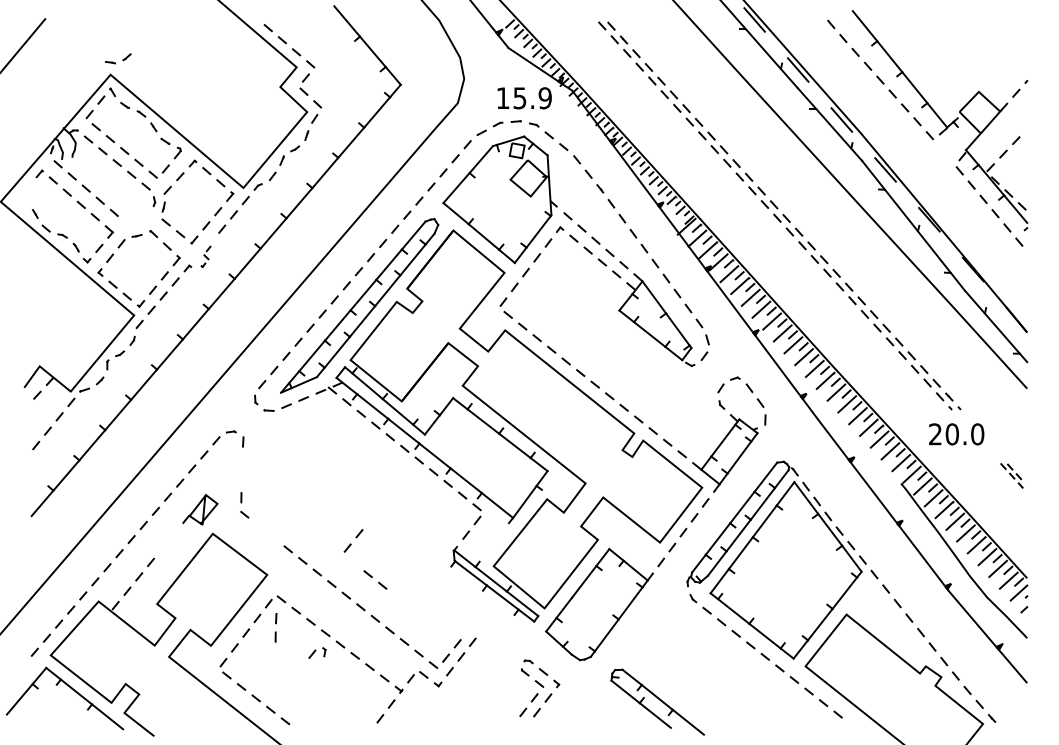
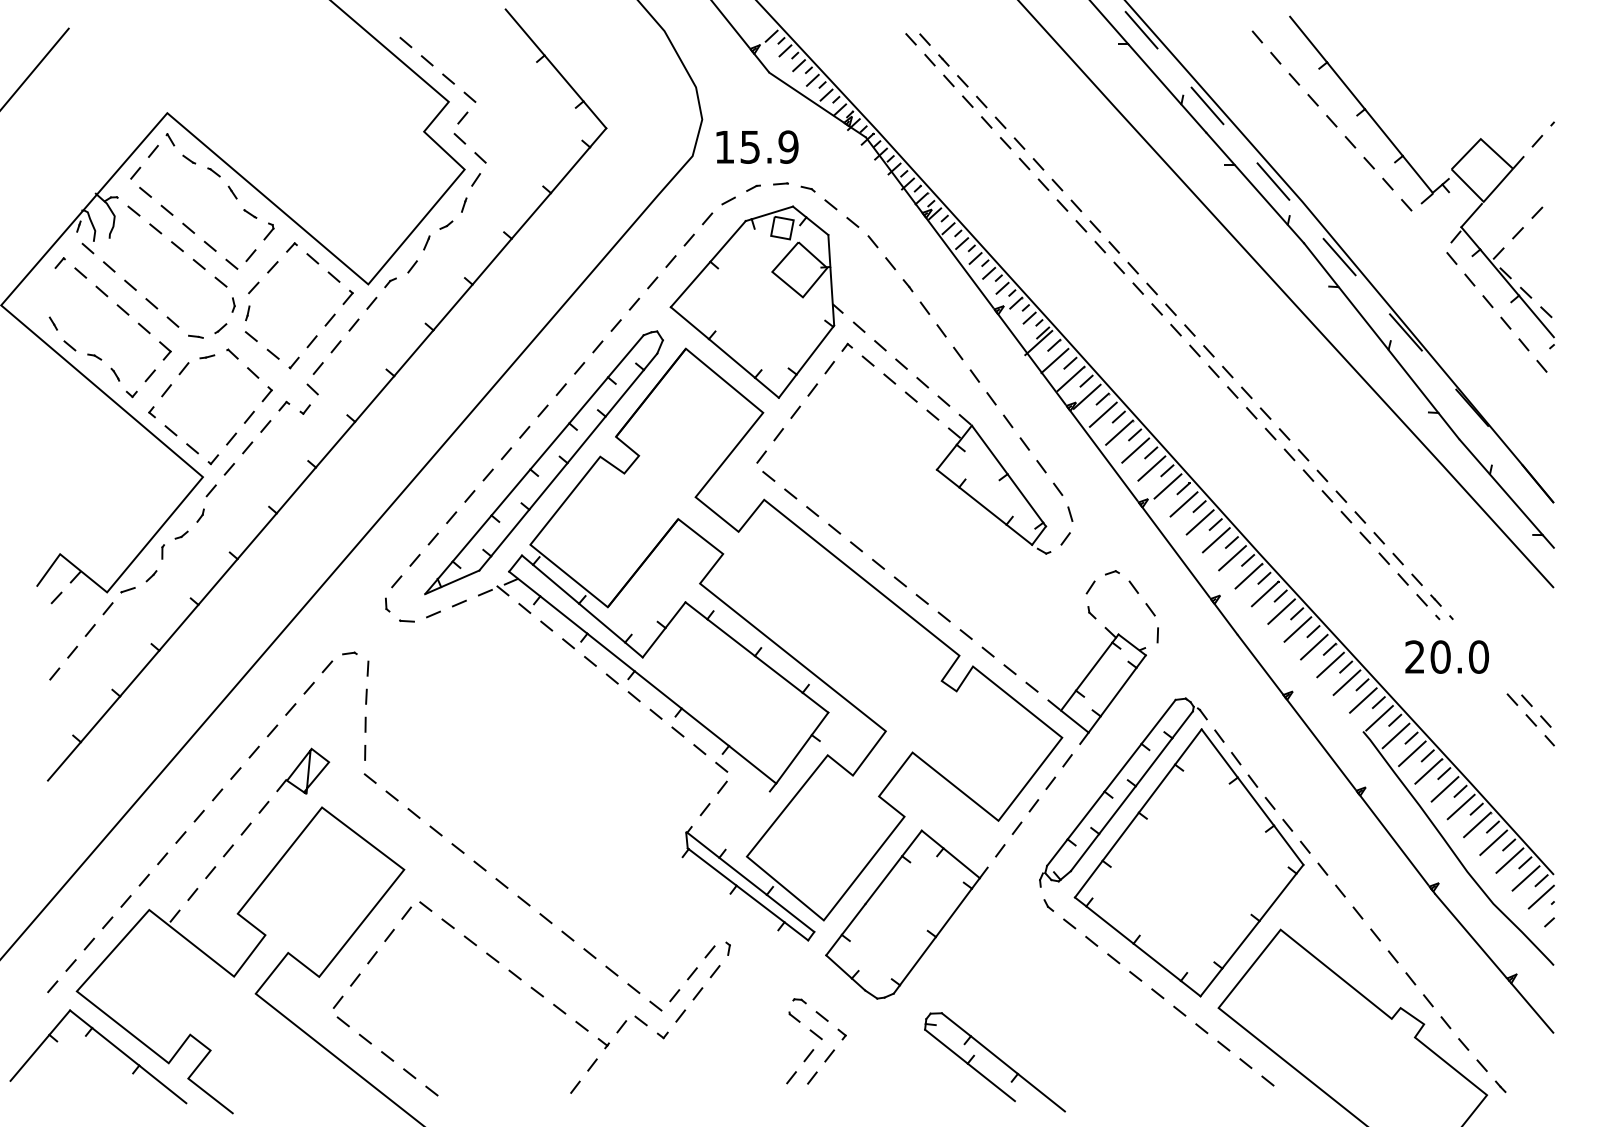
part: (118, 58) -> (208, 330), moved
text: (524, 98) -> (757, 147), moved
part: (205, 256) -> (310, 388), size x1.67
part: (1011, 475) -> (1530, 719), size x1.43
part: (353, 540) -> (254, 817), moved
part: (375, 579) -> (403, 804), moved
line: (275, 624) -> (365, 705), moved
part: (317, 652) -> (717, 949), moved

